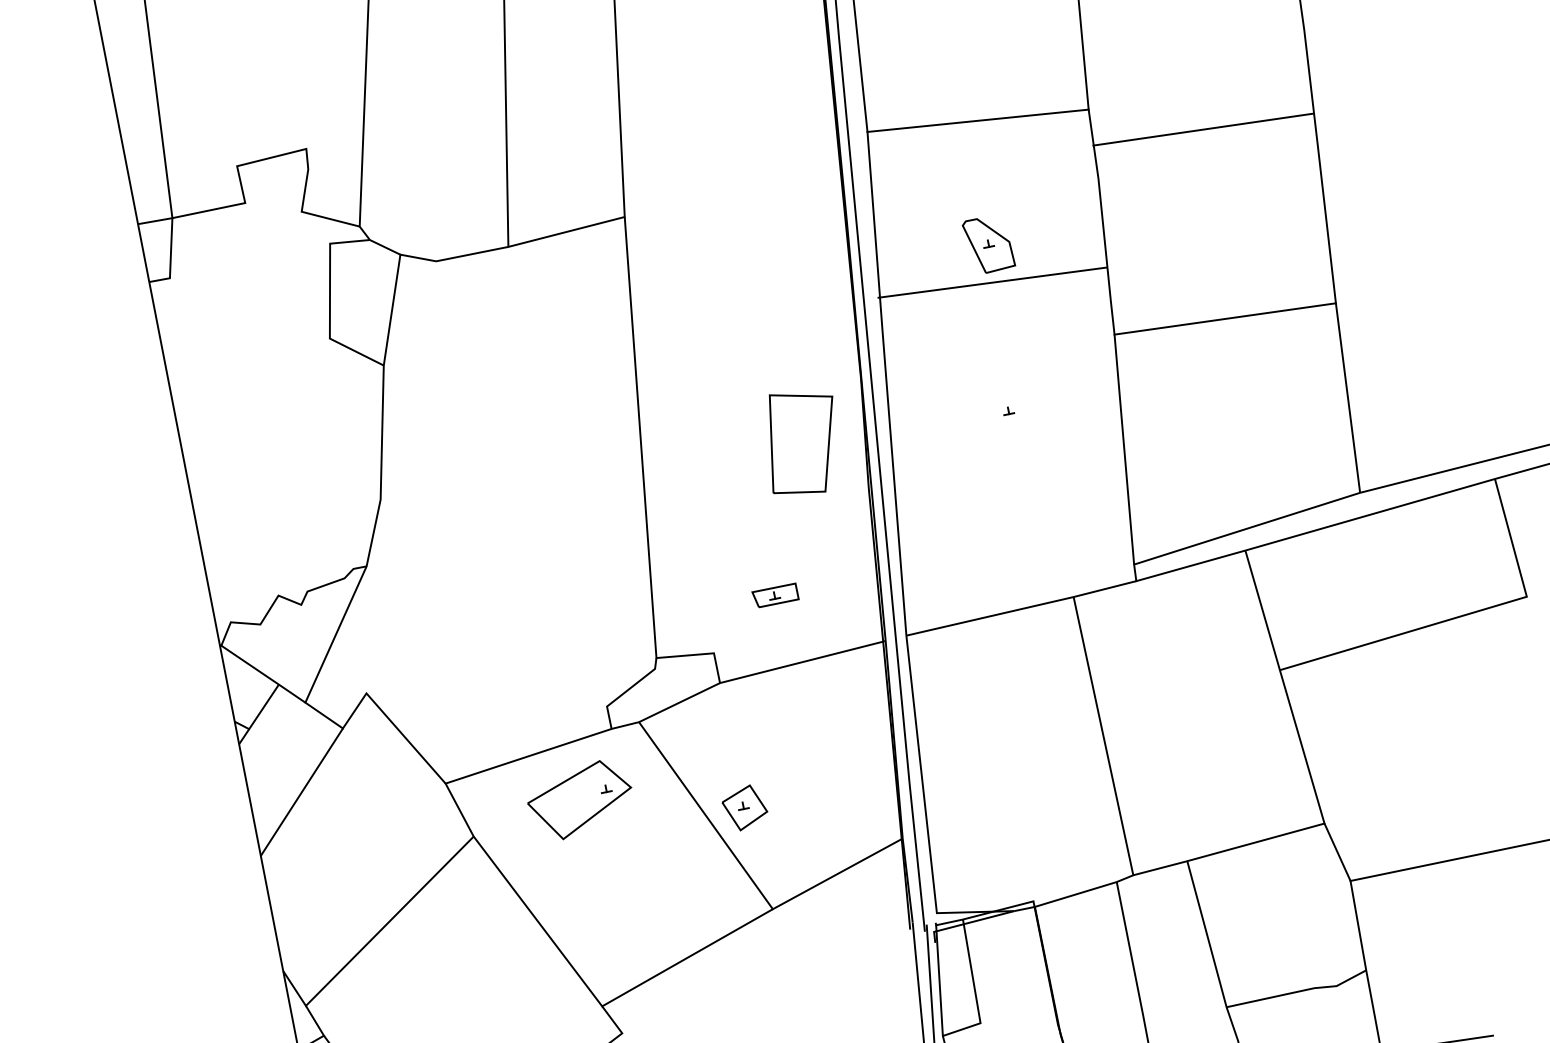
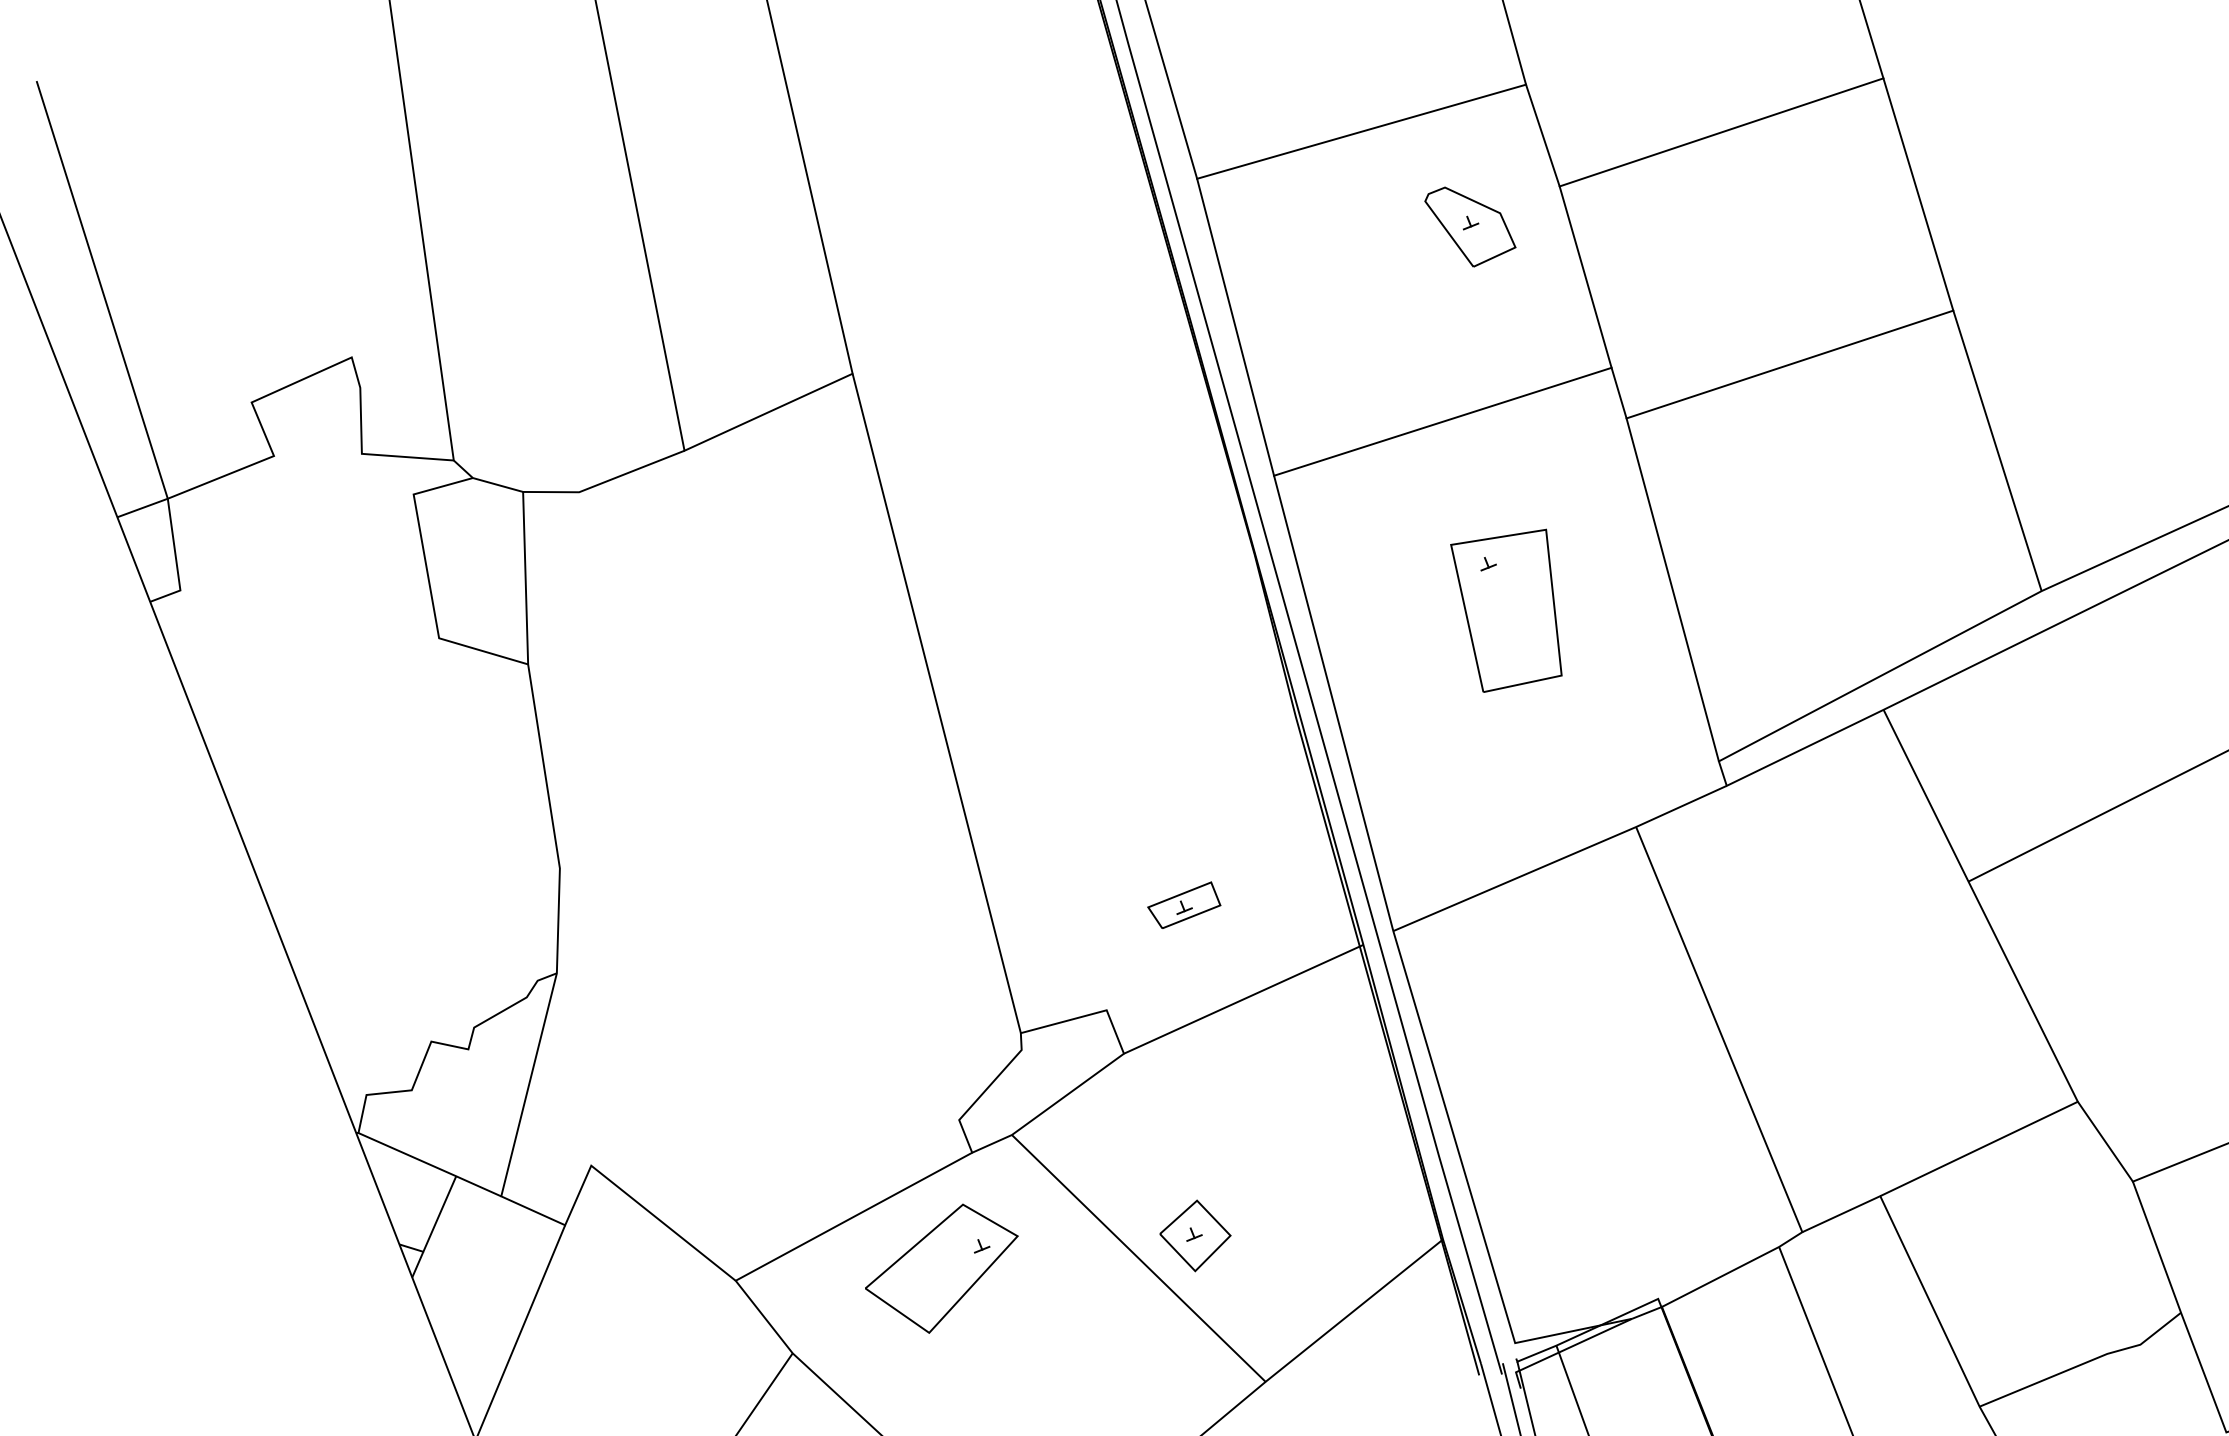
line: (1202, 129) -> (1720, 132), moved
part: (988, 245) -> (1469, 224), moved
line: (992, 282) -> (1442, 421), moved
part: (800, 444) -> (1511, 611), moved

